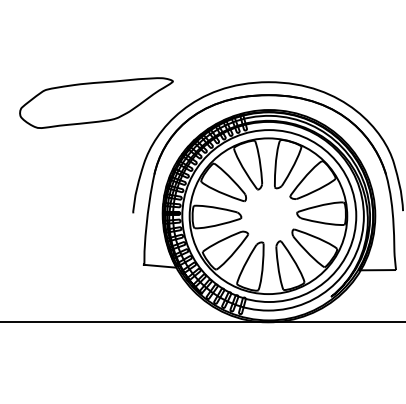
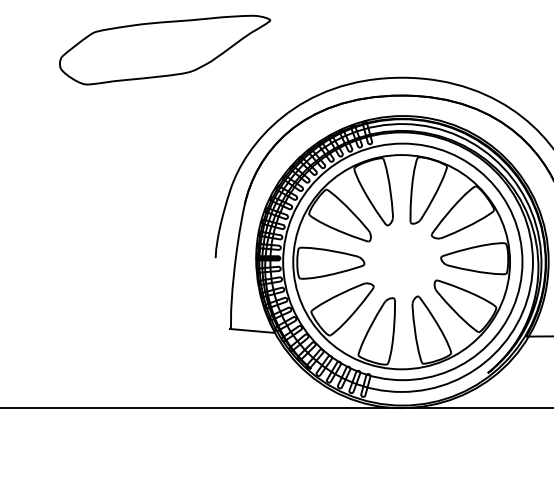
part: (96, 102) -> (165, 49), moved

